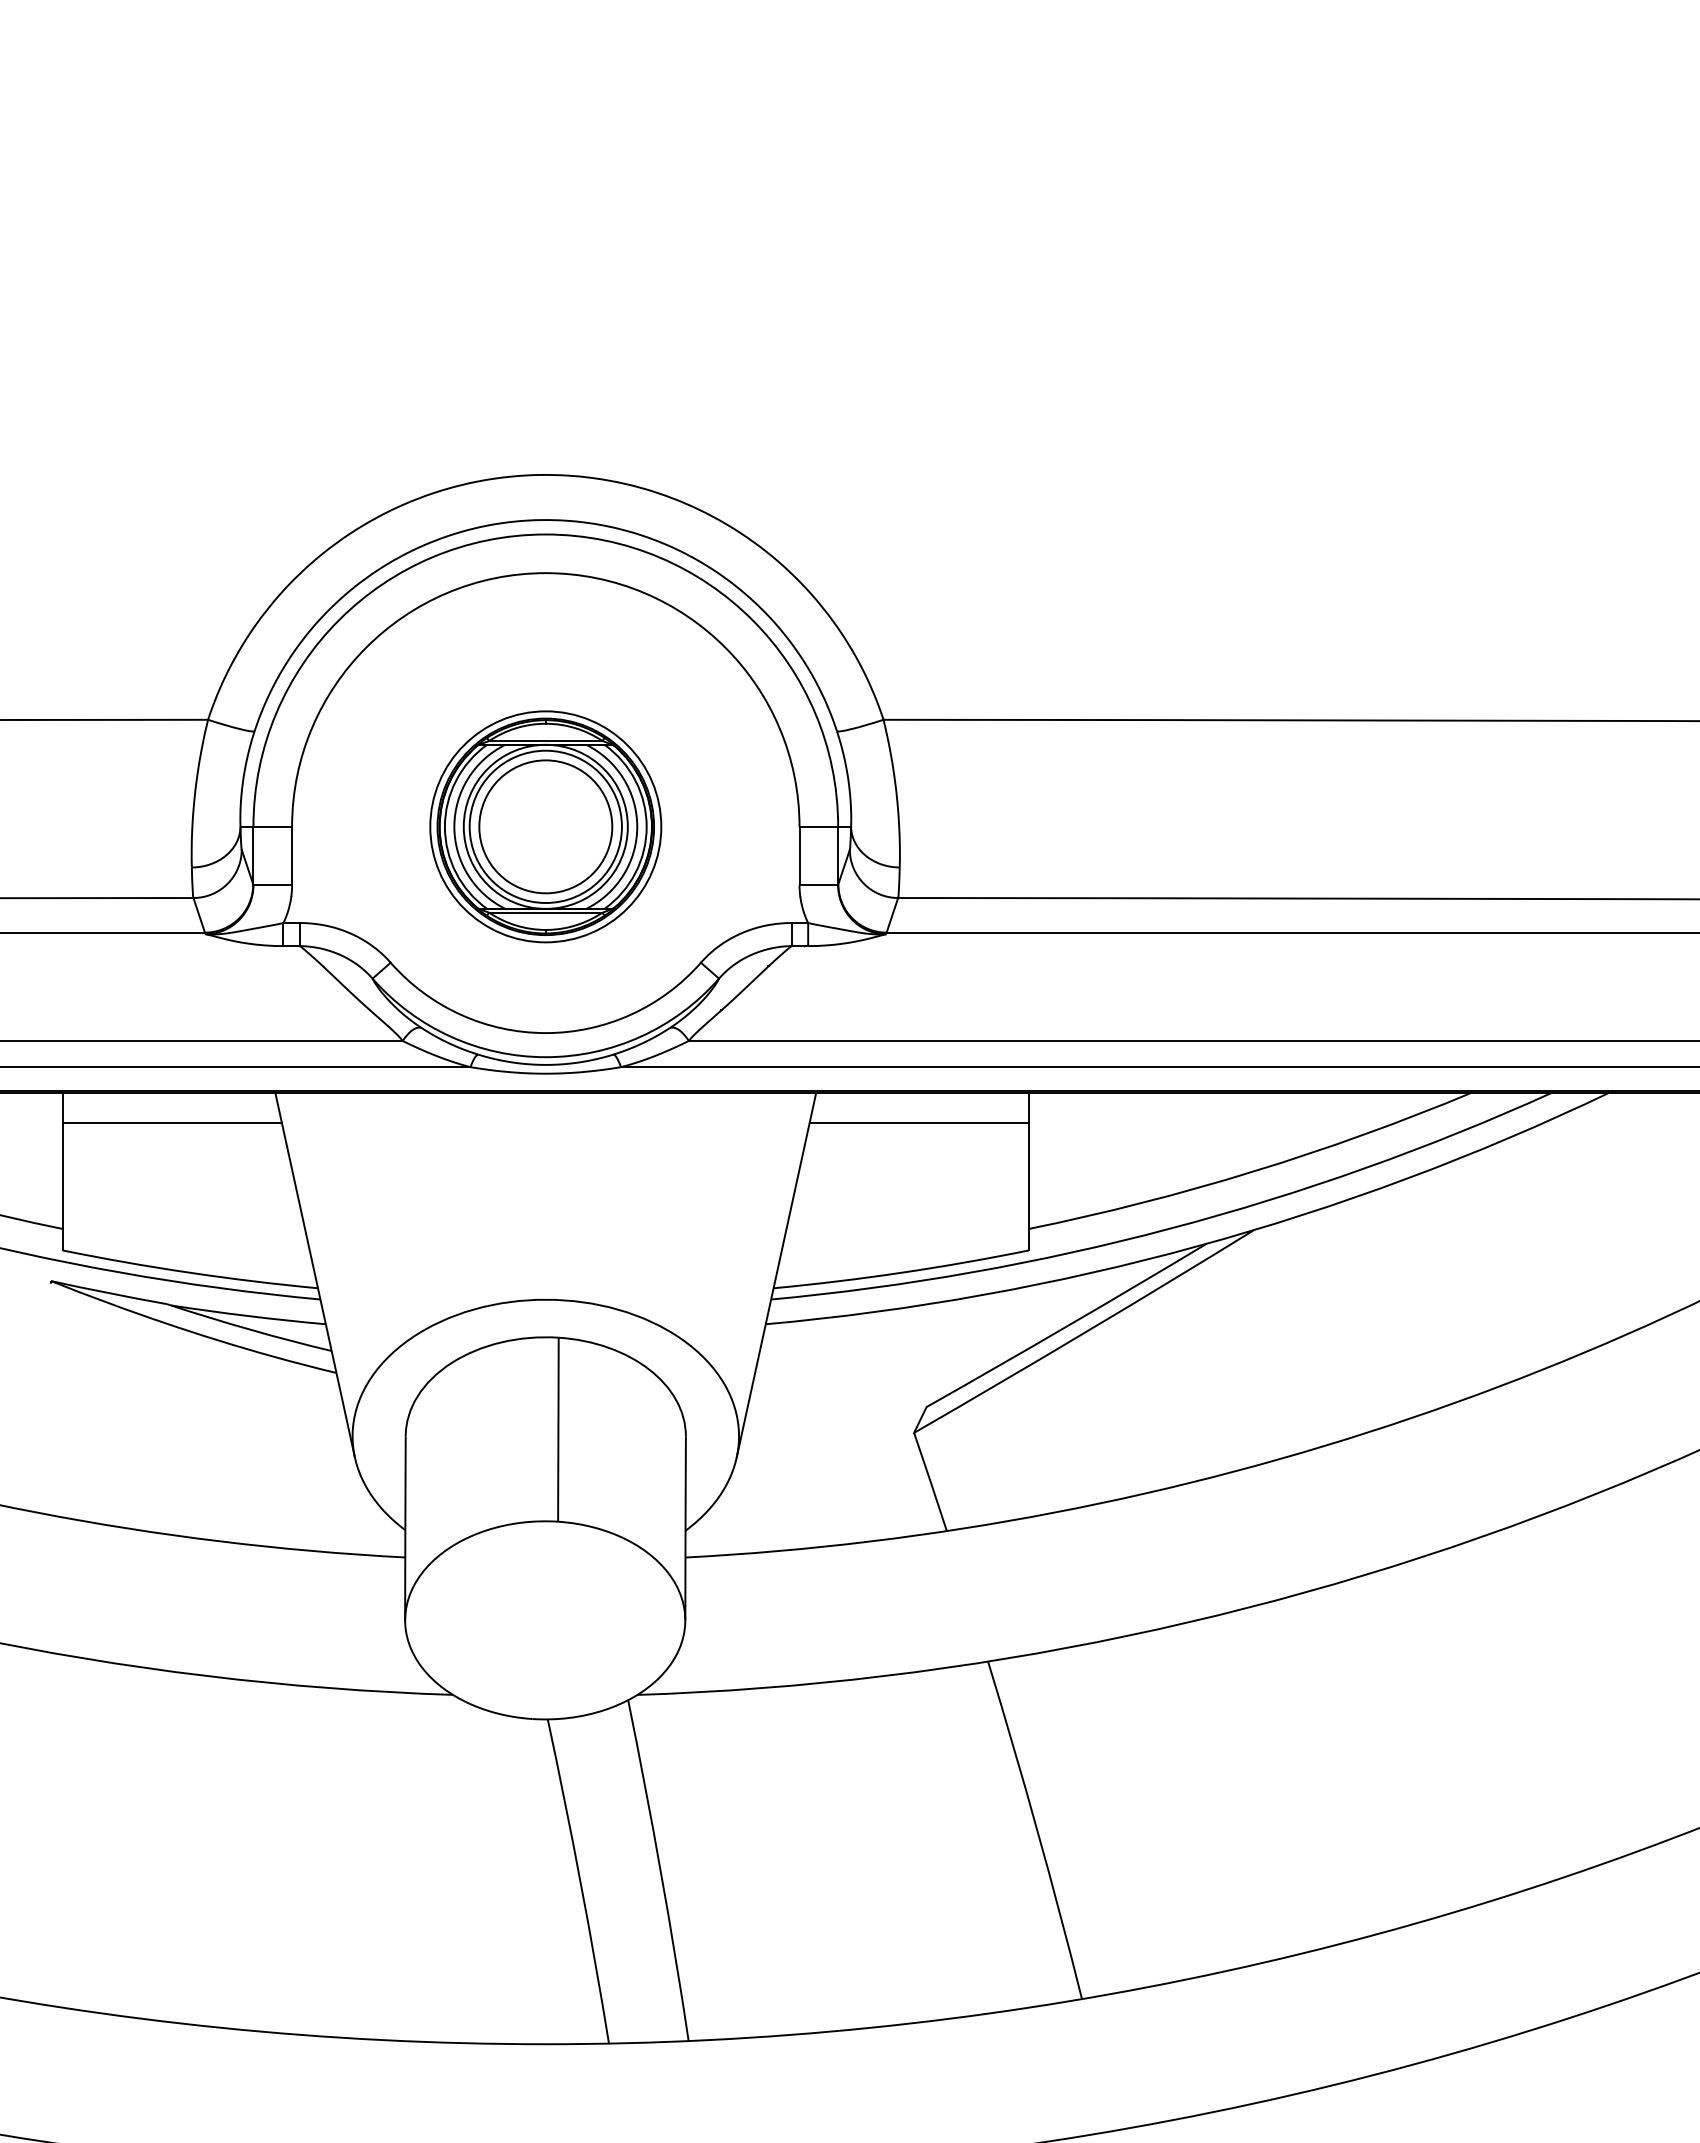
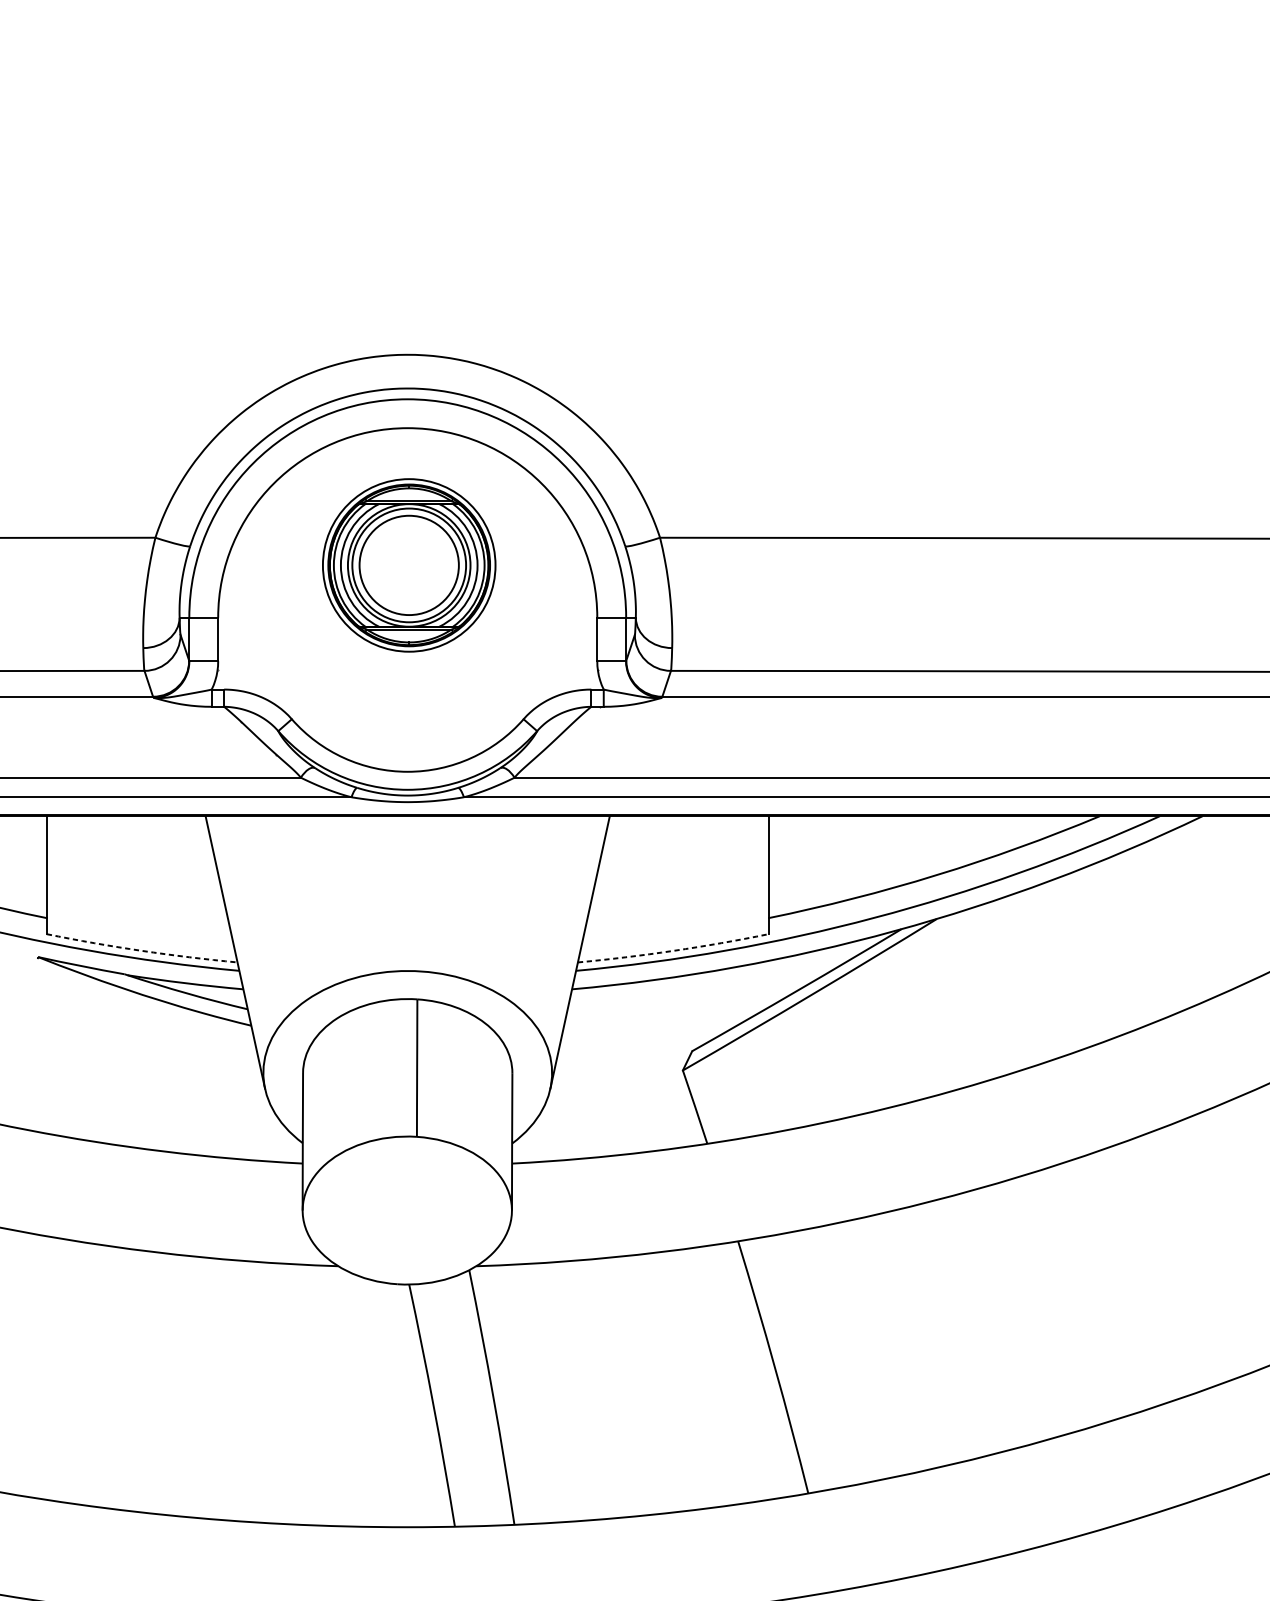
part: (545, 826) -> (409, 565), moved
line: (172, 1123) -> (128, 839), removed
line: (918, 1123) -> (686, 839), removed
arc: (189, 1272) -> (141, 950), solid -> dashed
arc: (901, 1272) -> (673, 950), solid -> dashed

